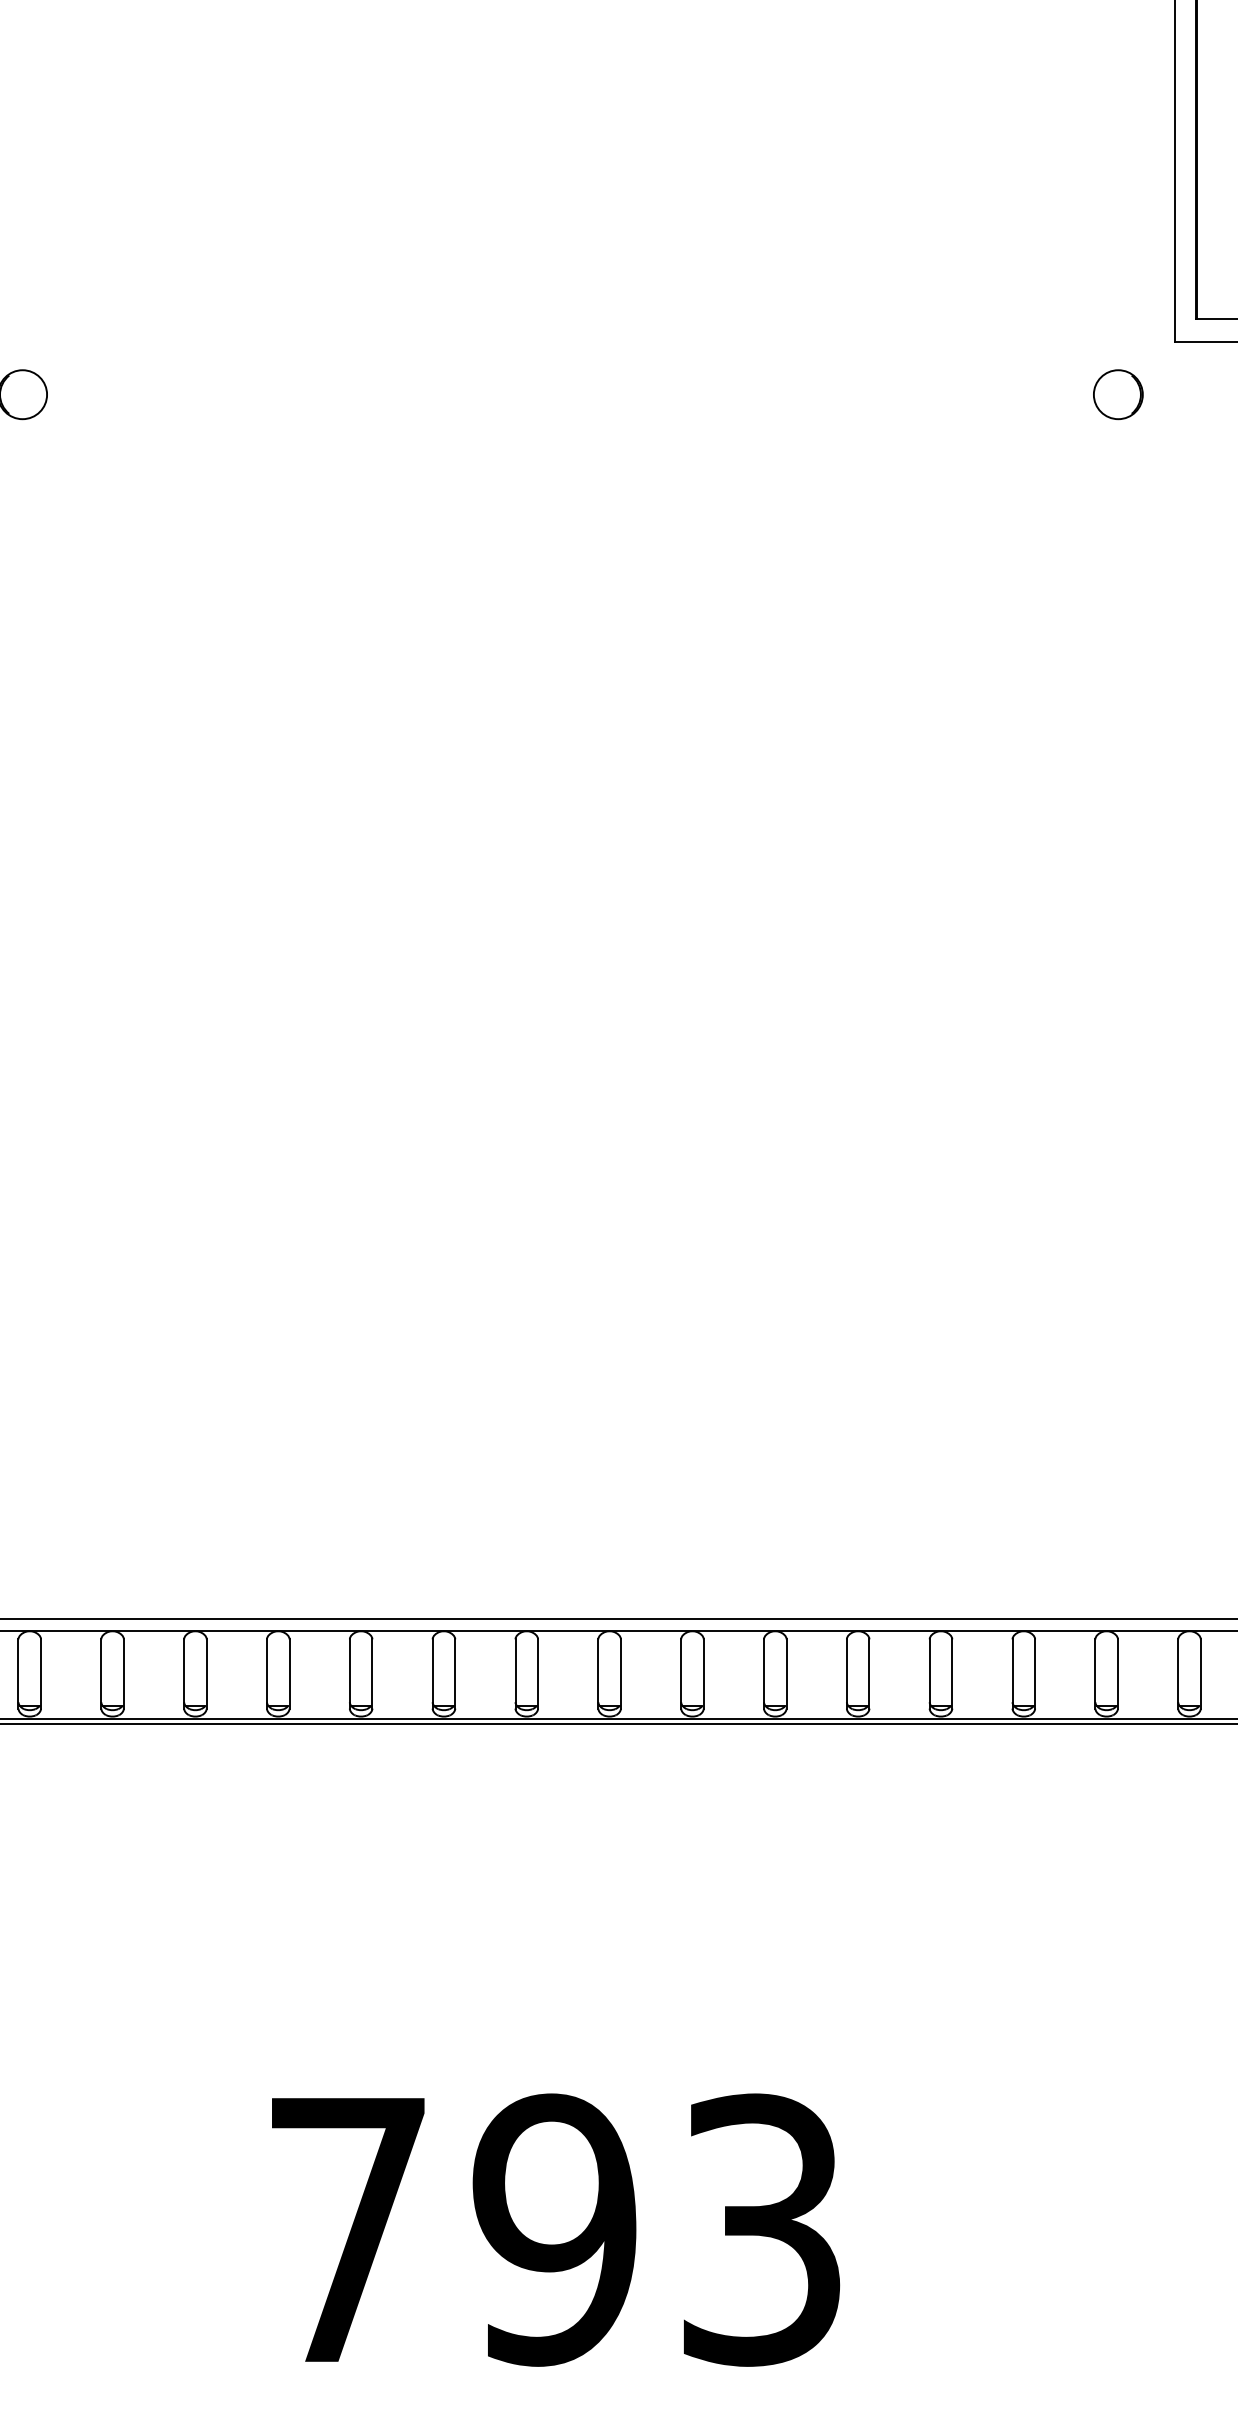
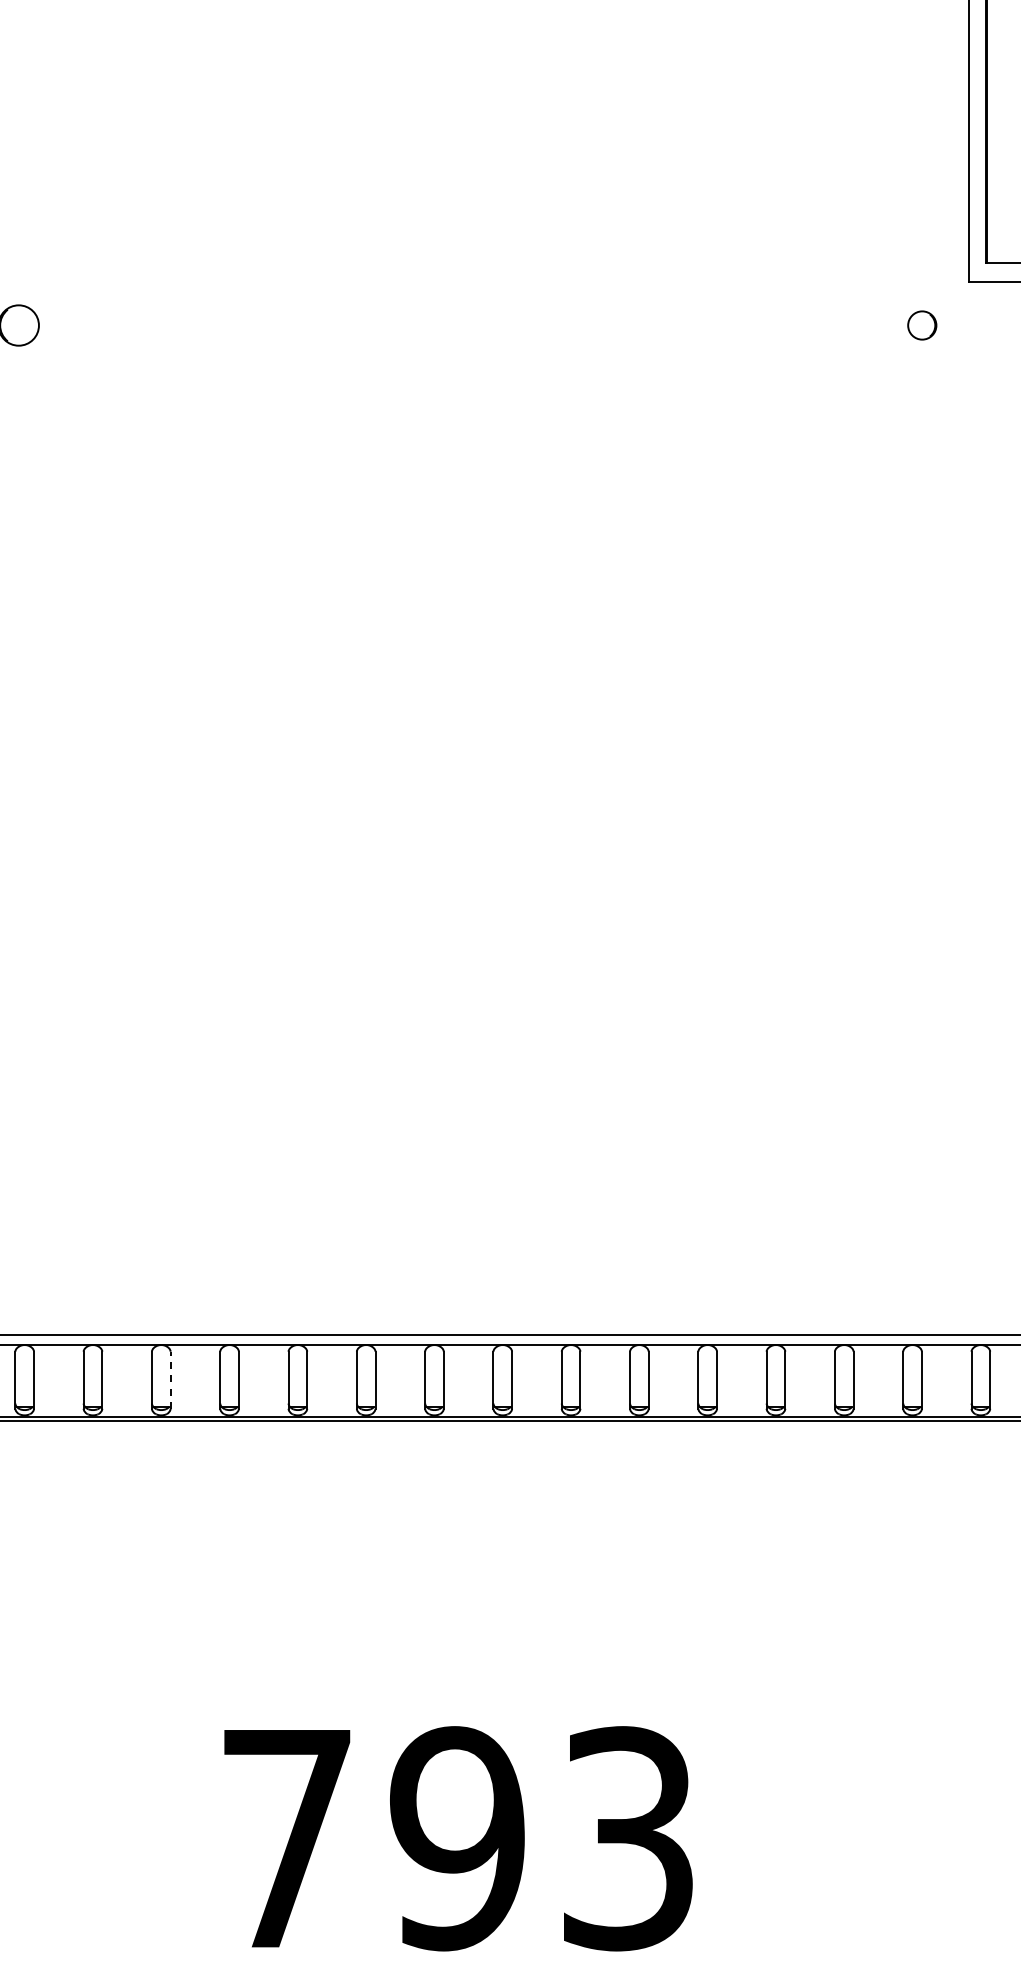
part: (1118, 394) -> (922, 325), size x0.7
line: (206, 1674) -> (170, 1380), solid -> dashed

